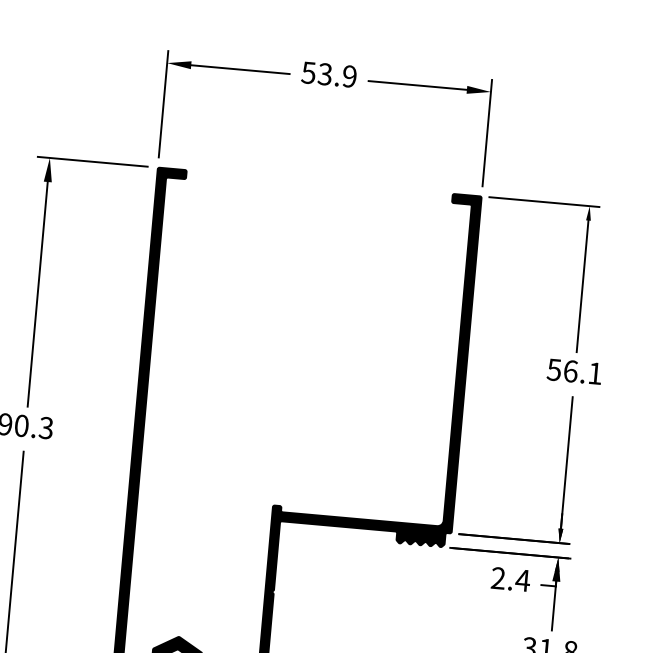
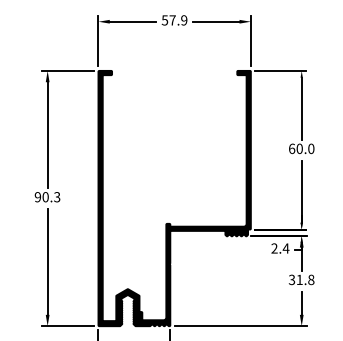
text: (324, 74) -> (172, 20), 53.9 -> 57.9
text: (574, 370) -> (301, 148), 56.1 -> 60.0

